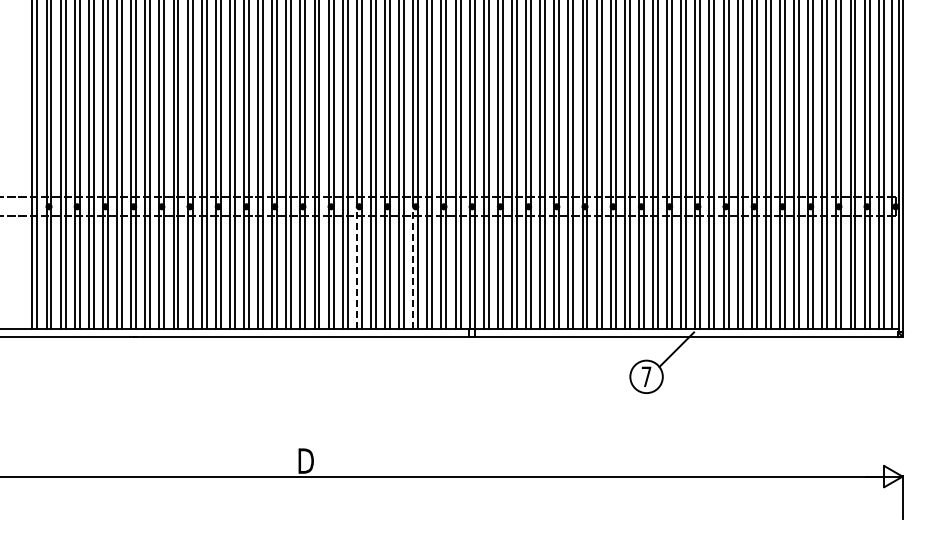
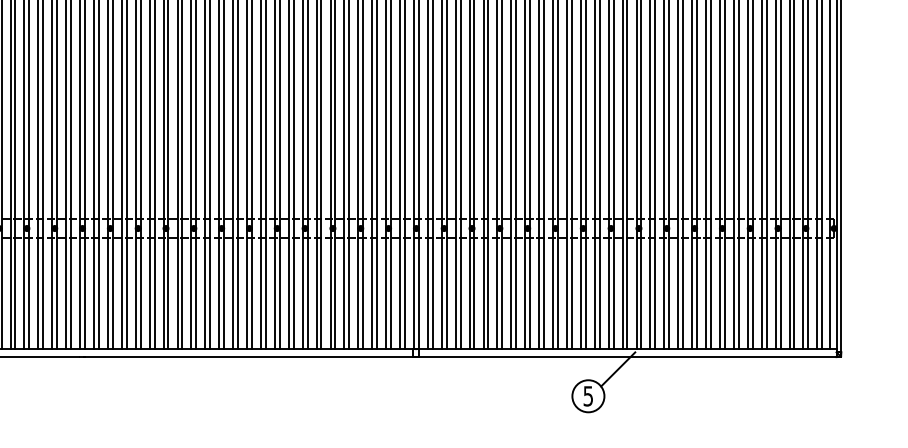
line: (356, 268) -> (302, 289), dashed -> solid
line: (413, 268) -> (358, 289), dashed -> solid
text: (646, 376) -> (588, 395), 7 -> 5

